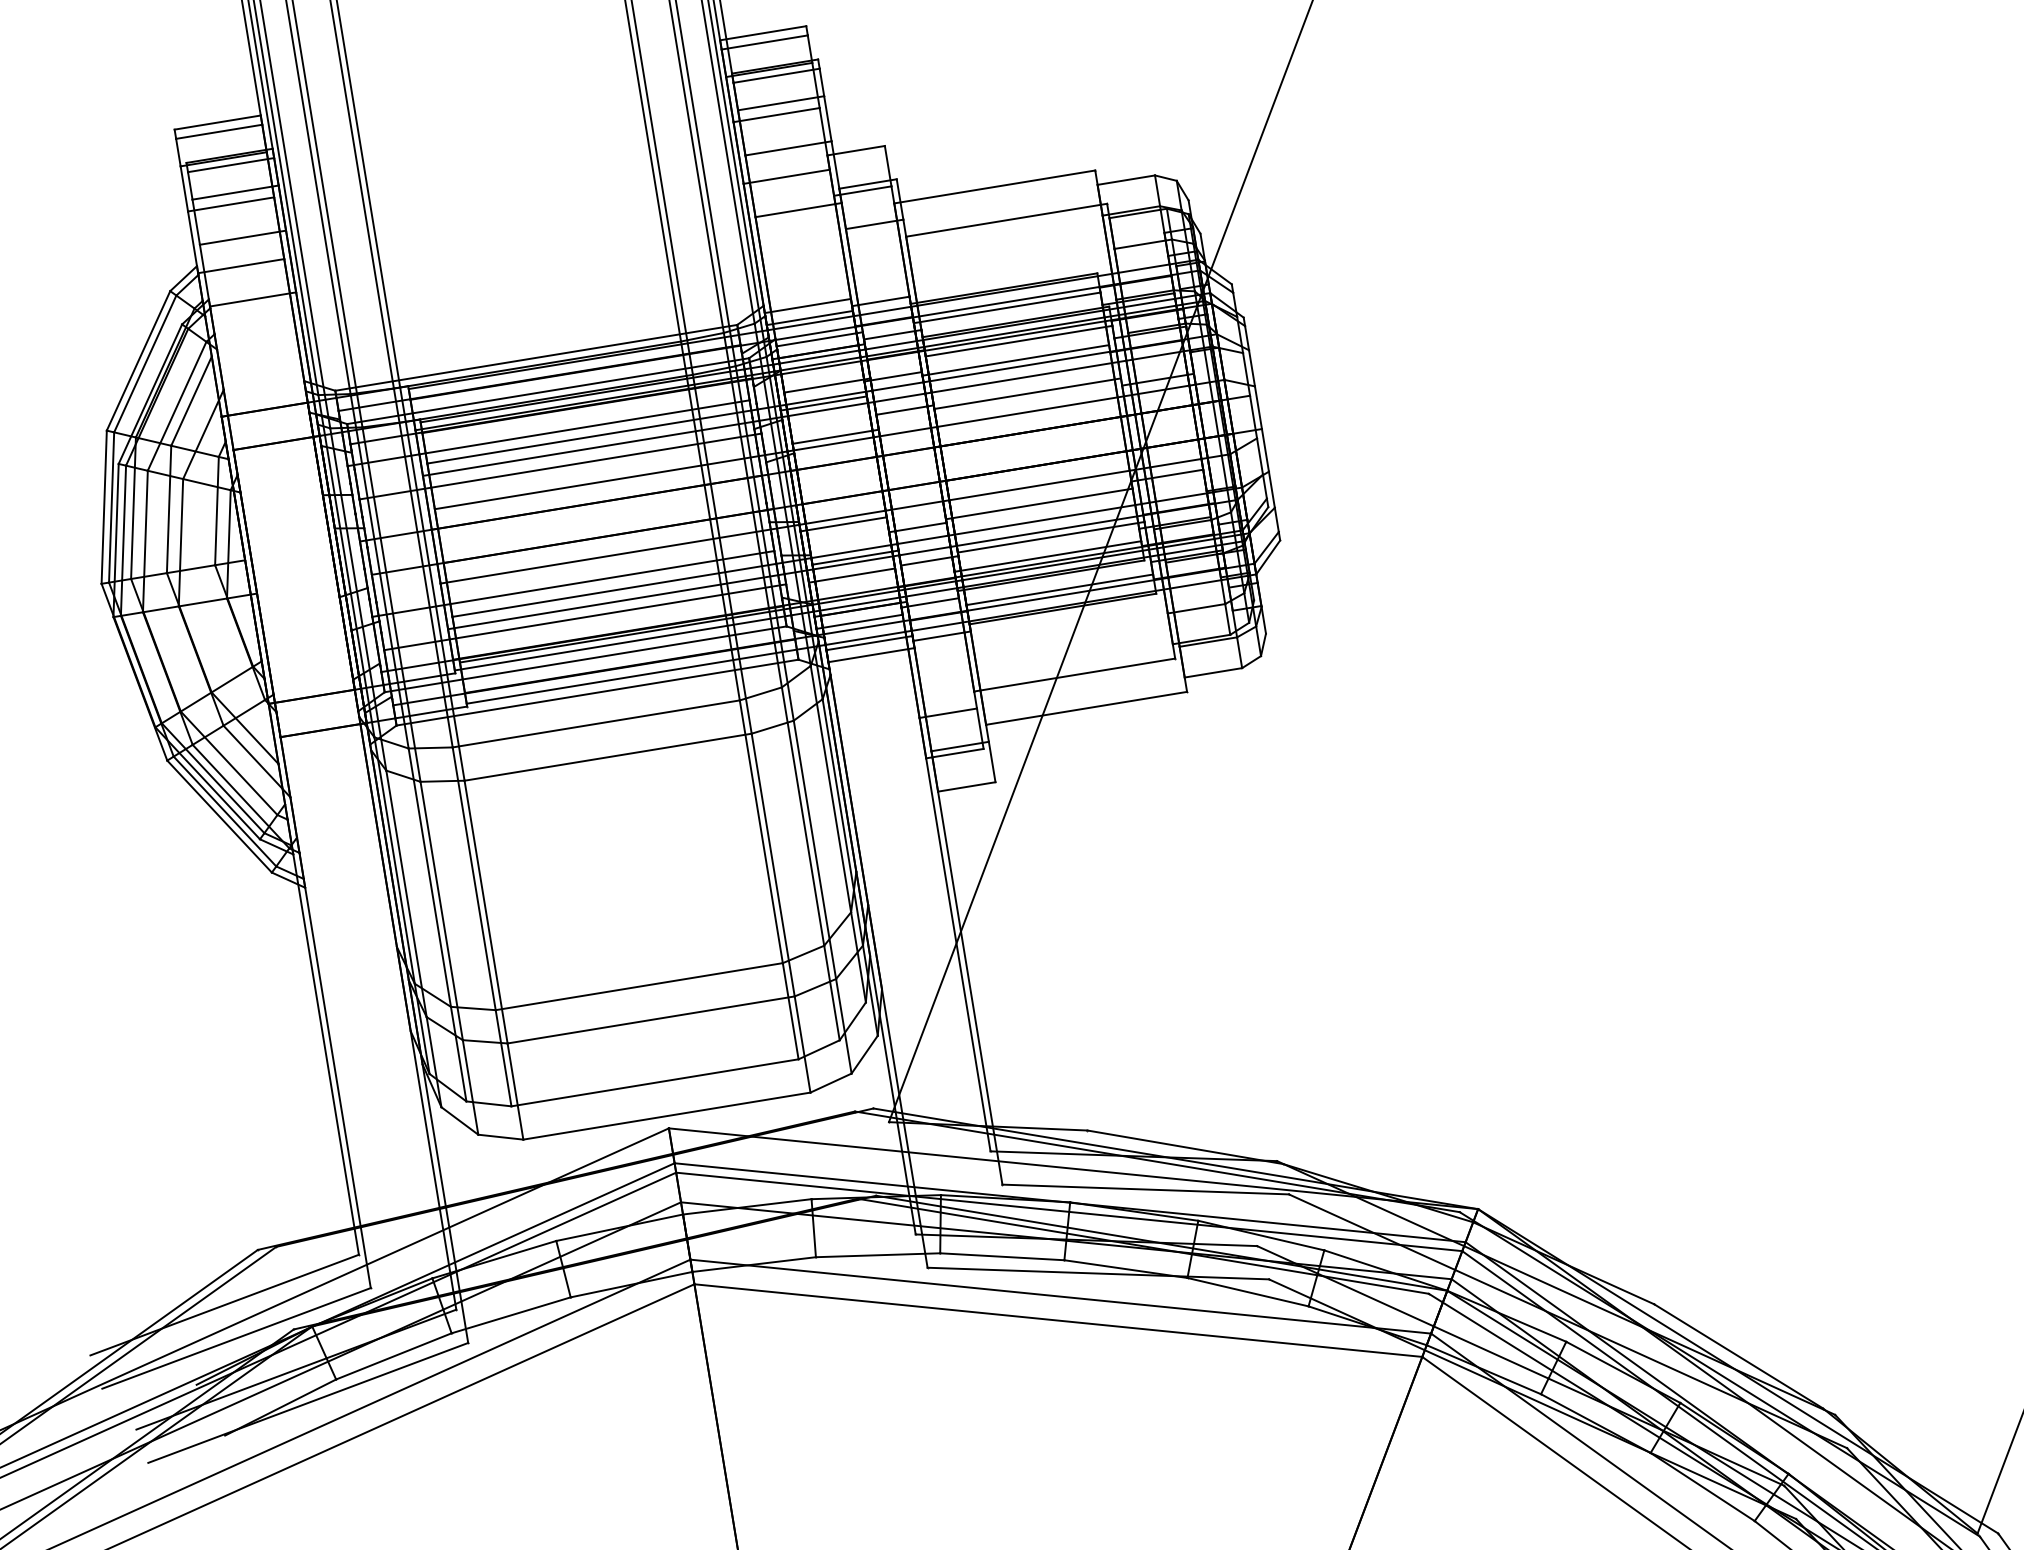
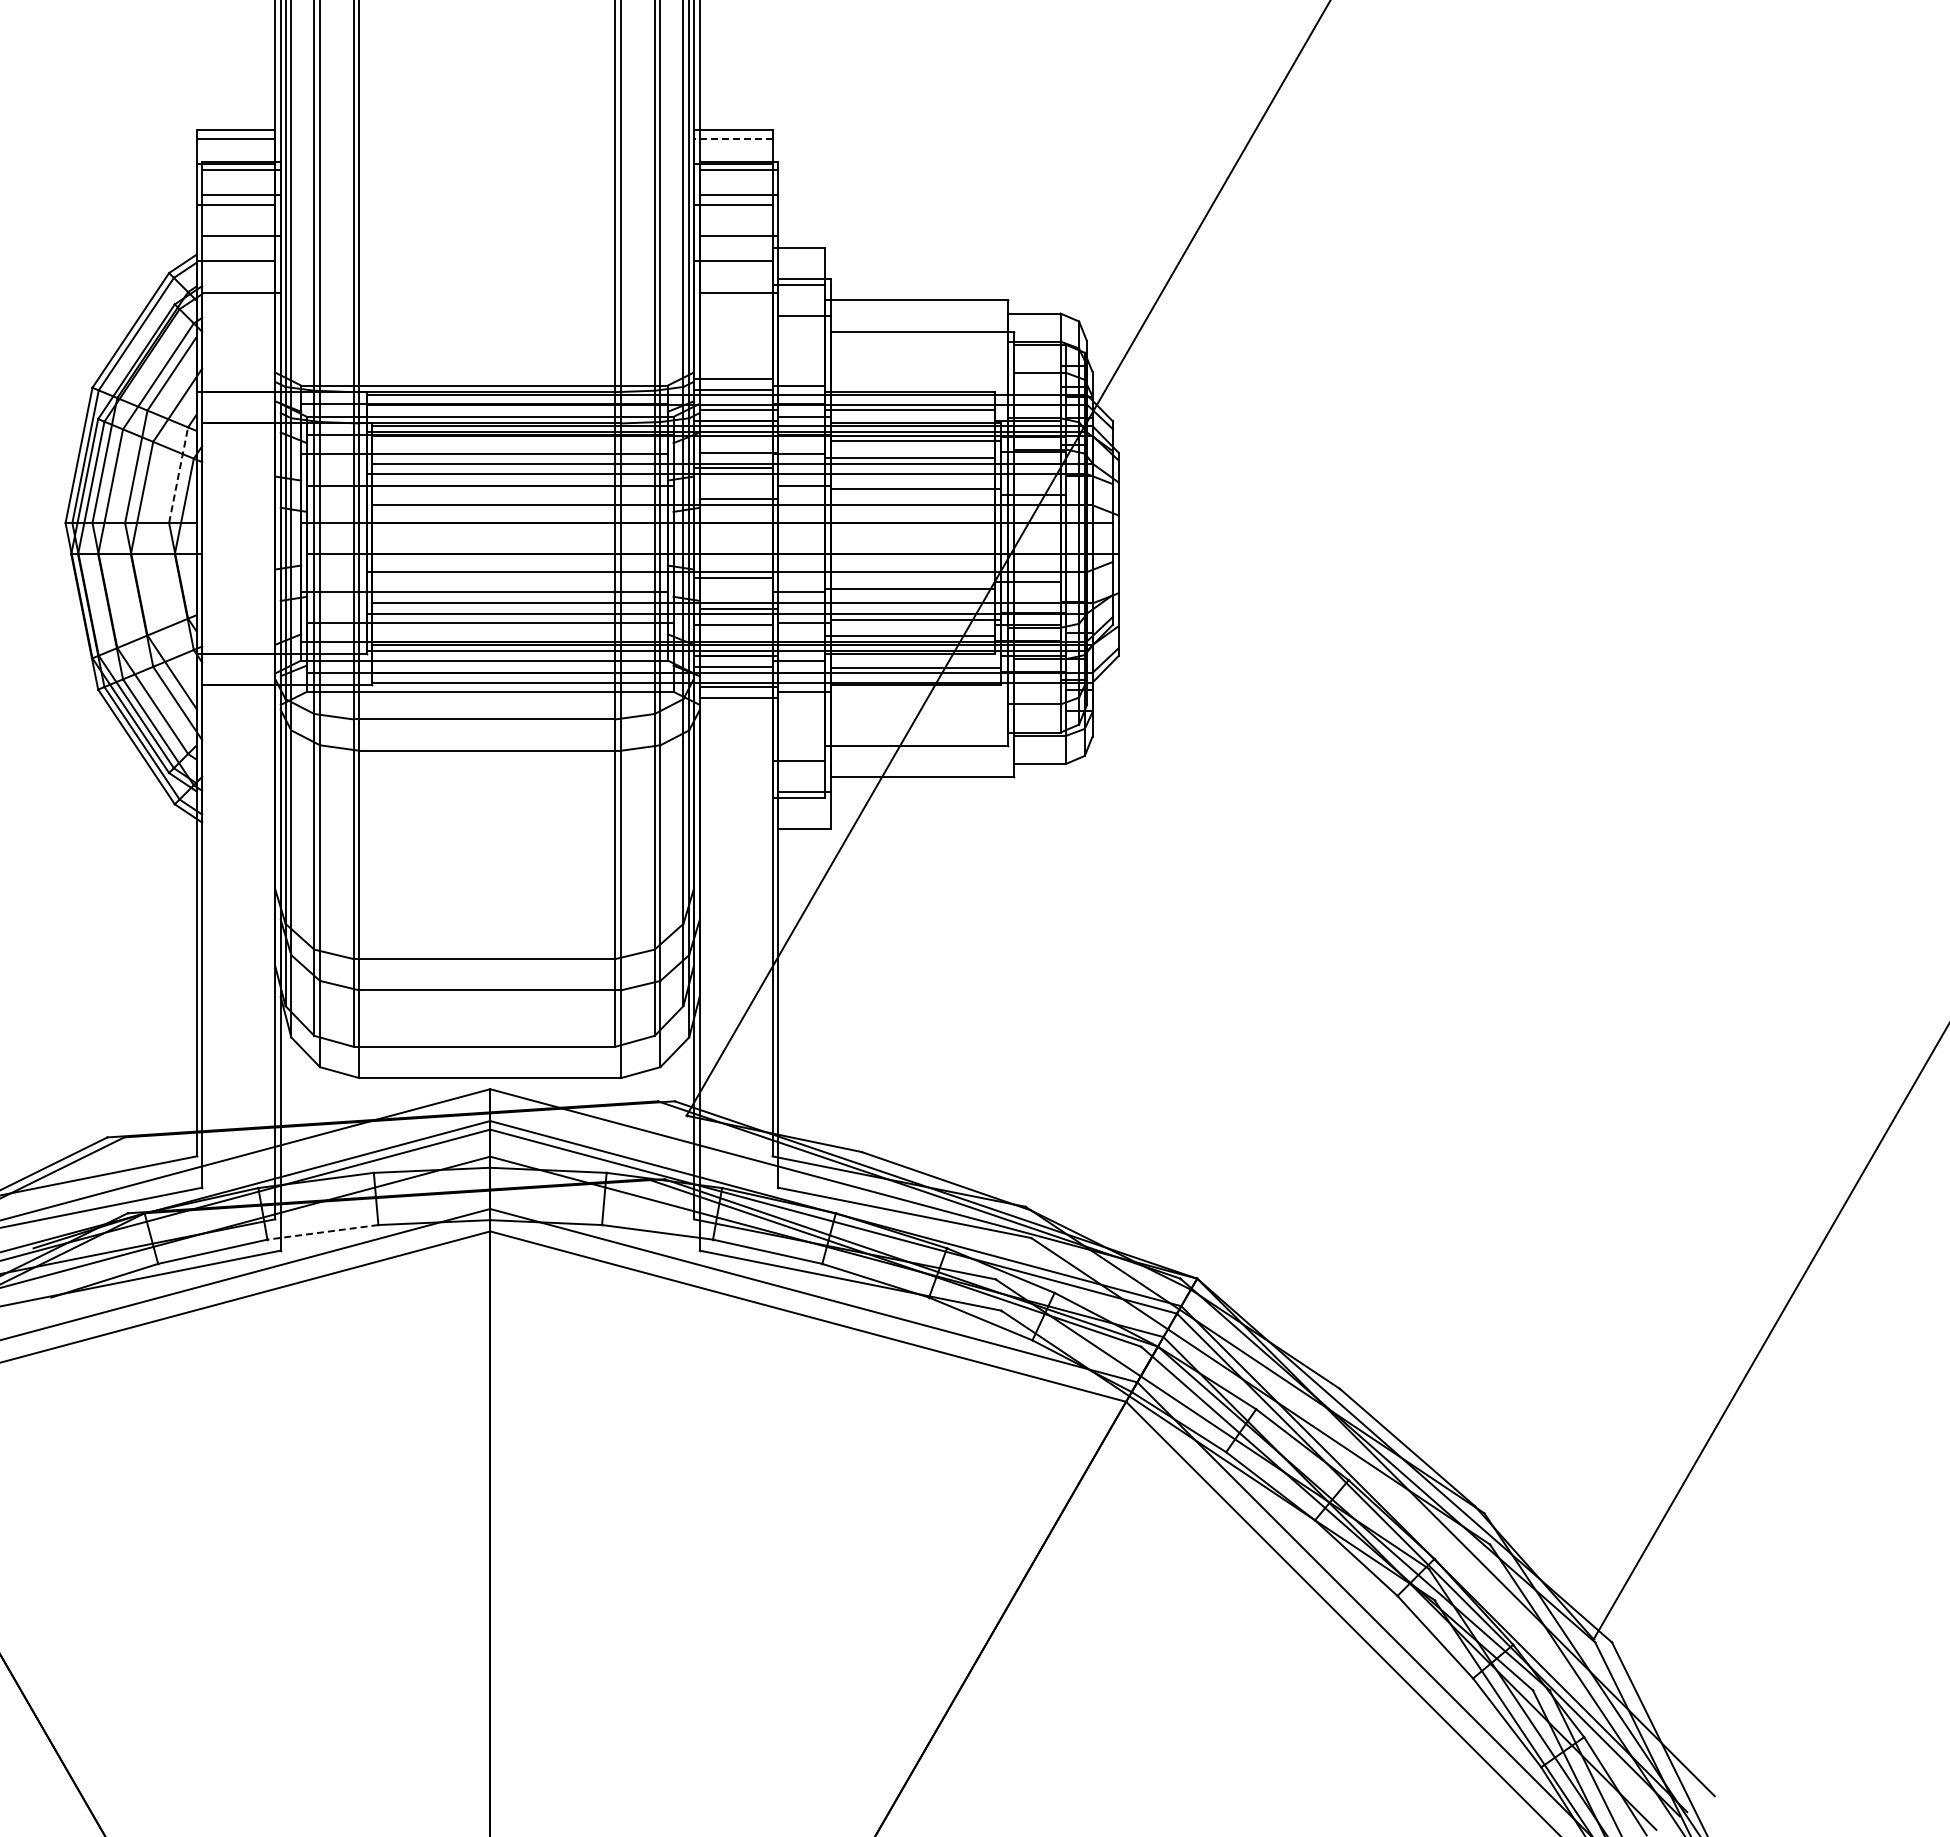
line: (763, 42) -> (732, 138), solid -> dashed
line: (216, 511) -> (178, 475), solid -> dashed
line: (510, 1315) -> (322, 1232), solid -> dashed

